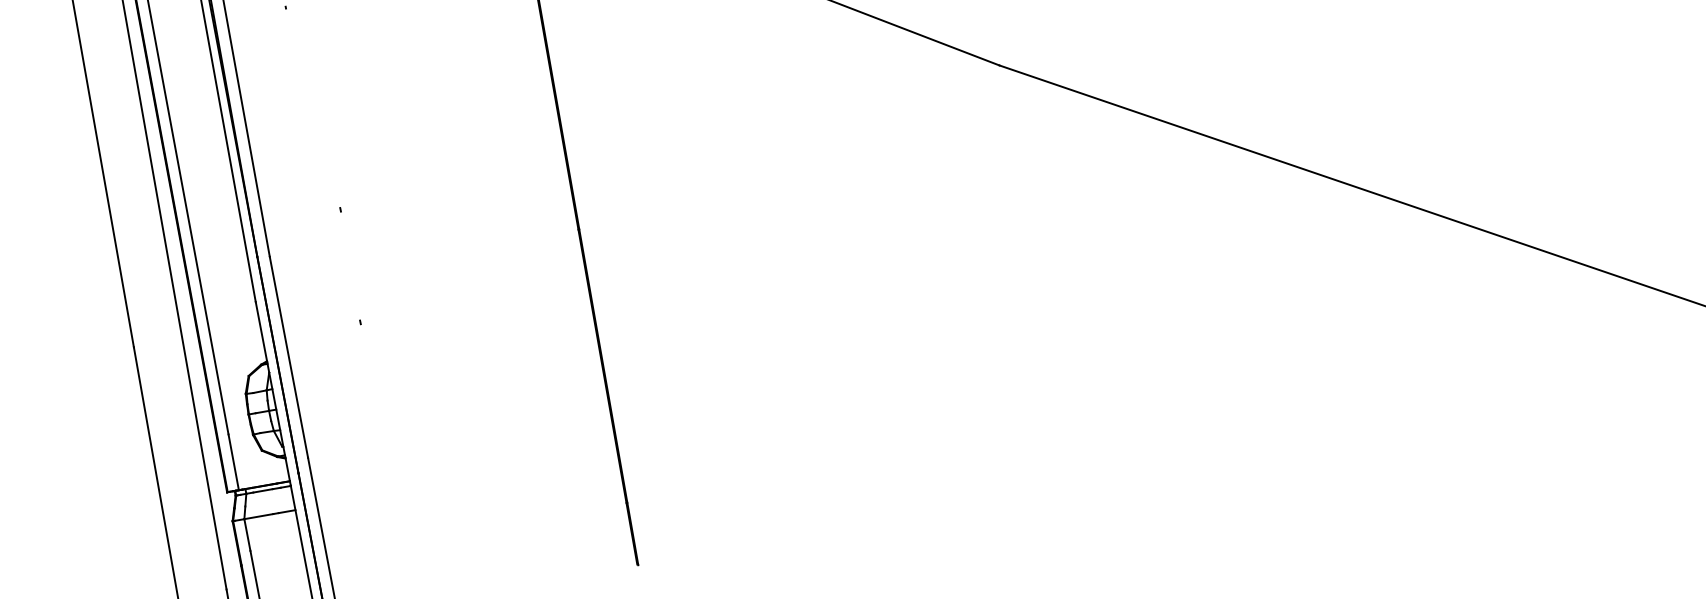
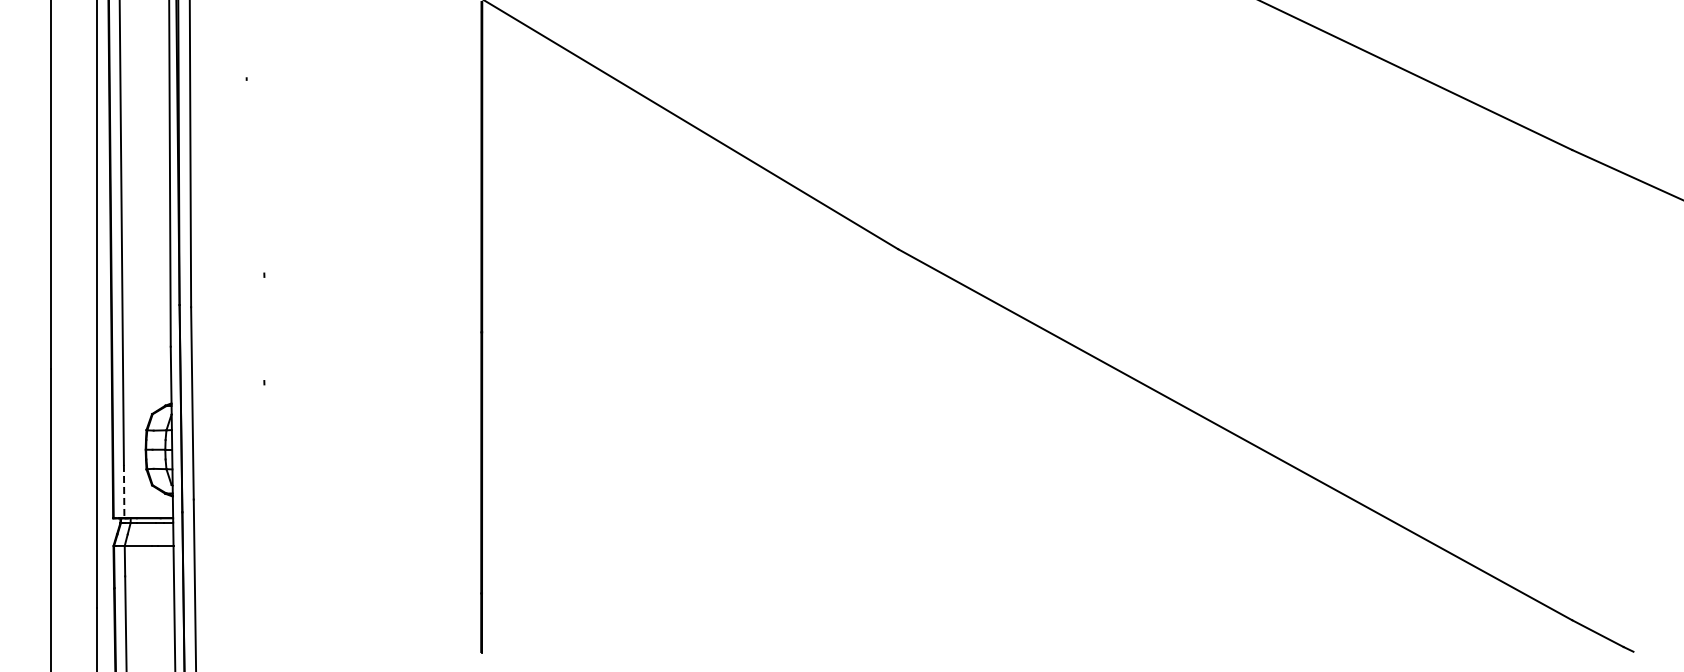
line: (234, 462) -> (124, 491), solid -> dashed

